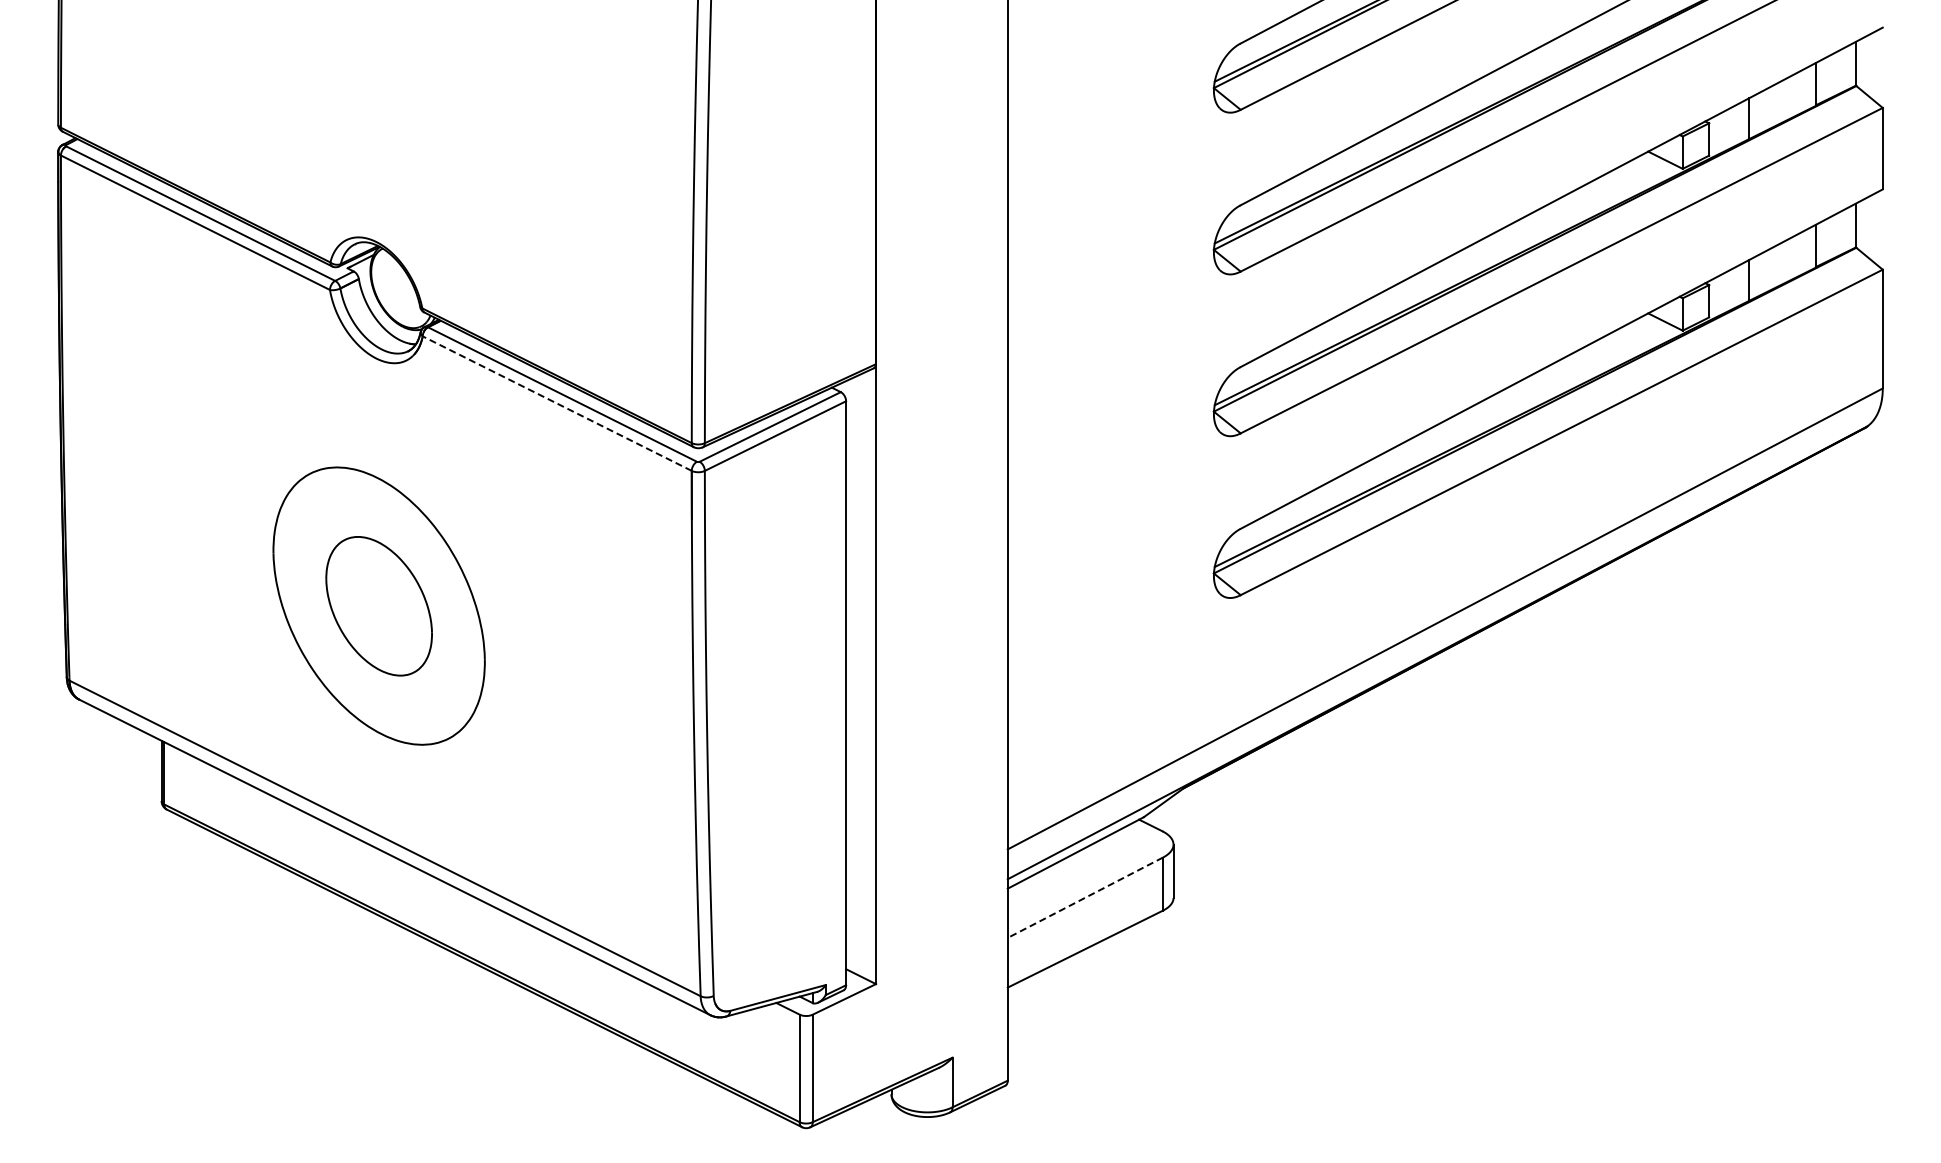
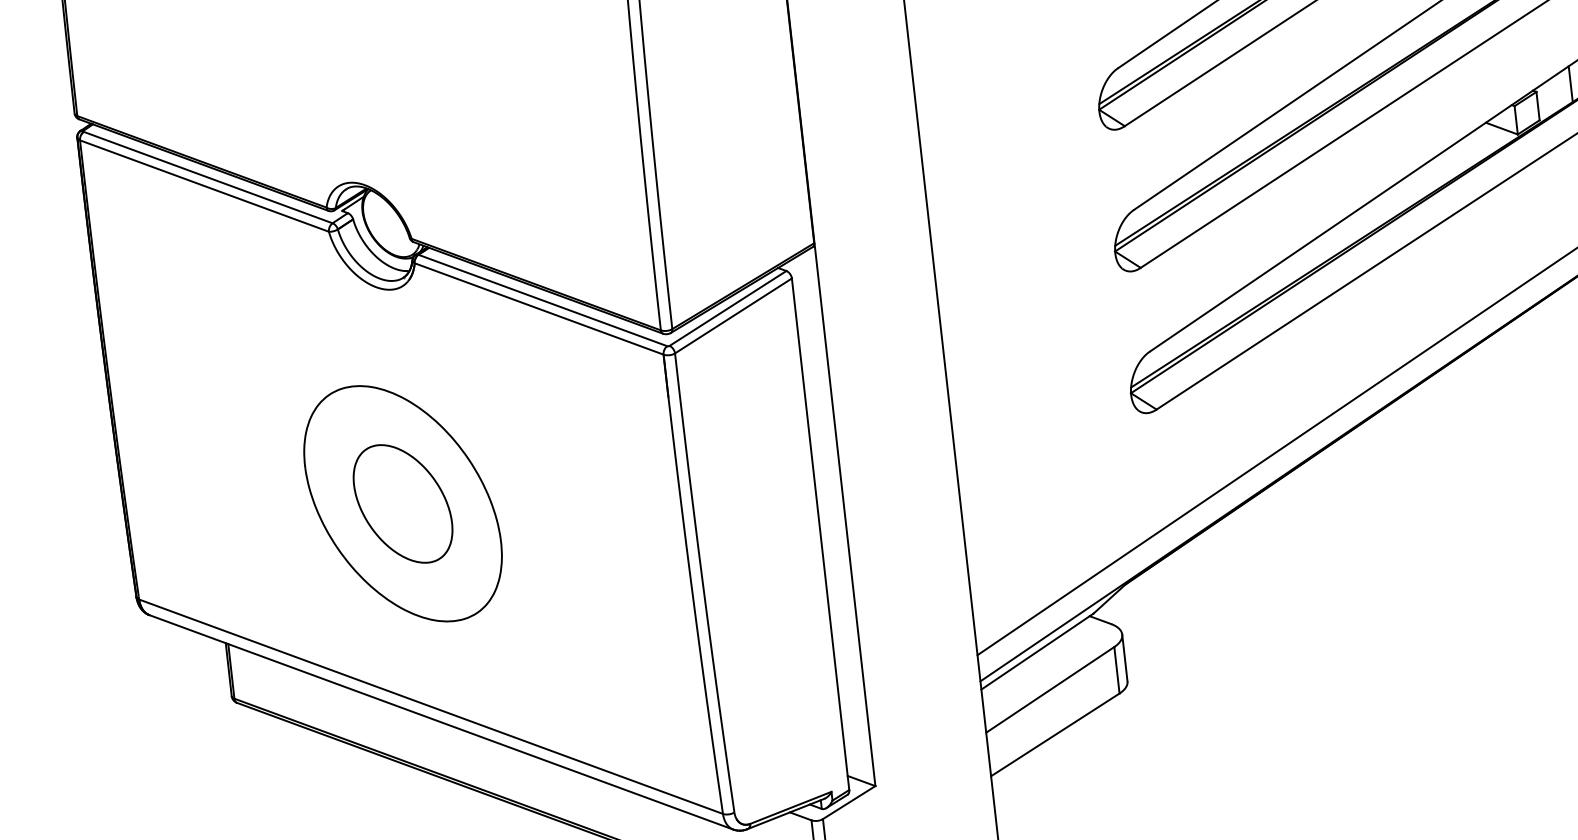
line: (556, 403) -> (538, 308), dashed -> solid
line: (1084, 897) -> (1049, 689), dashed -> solid

